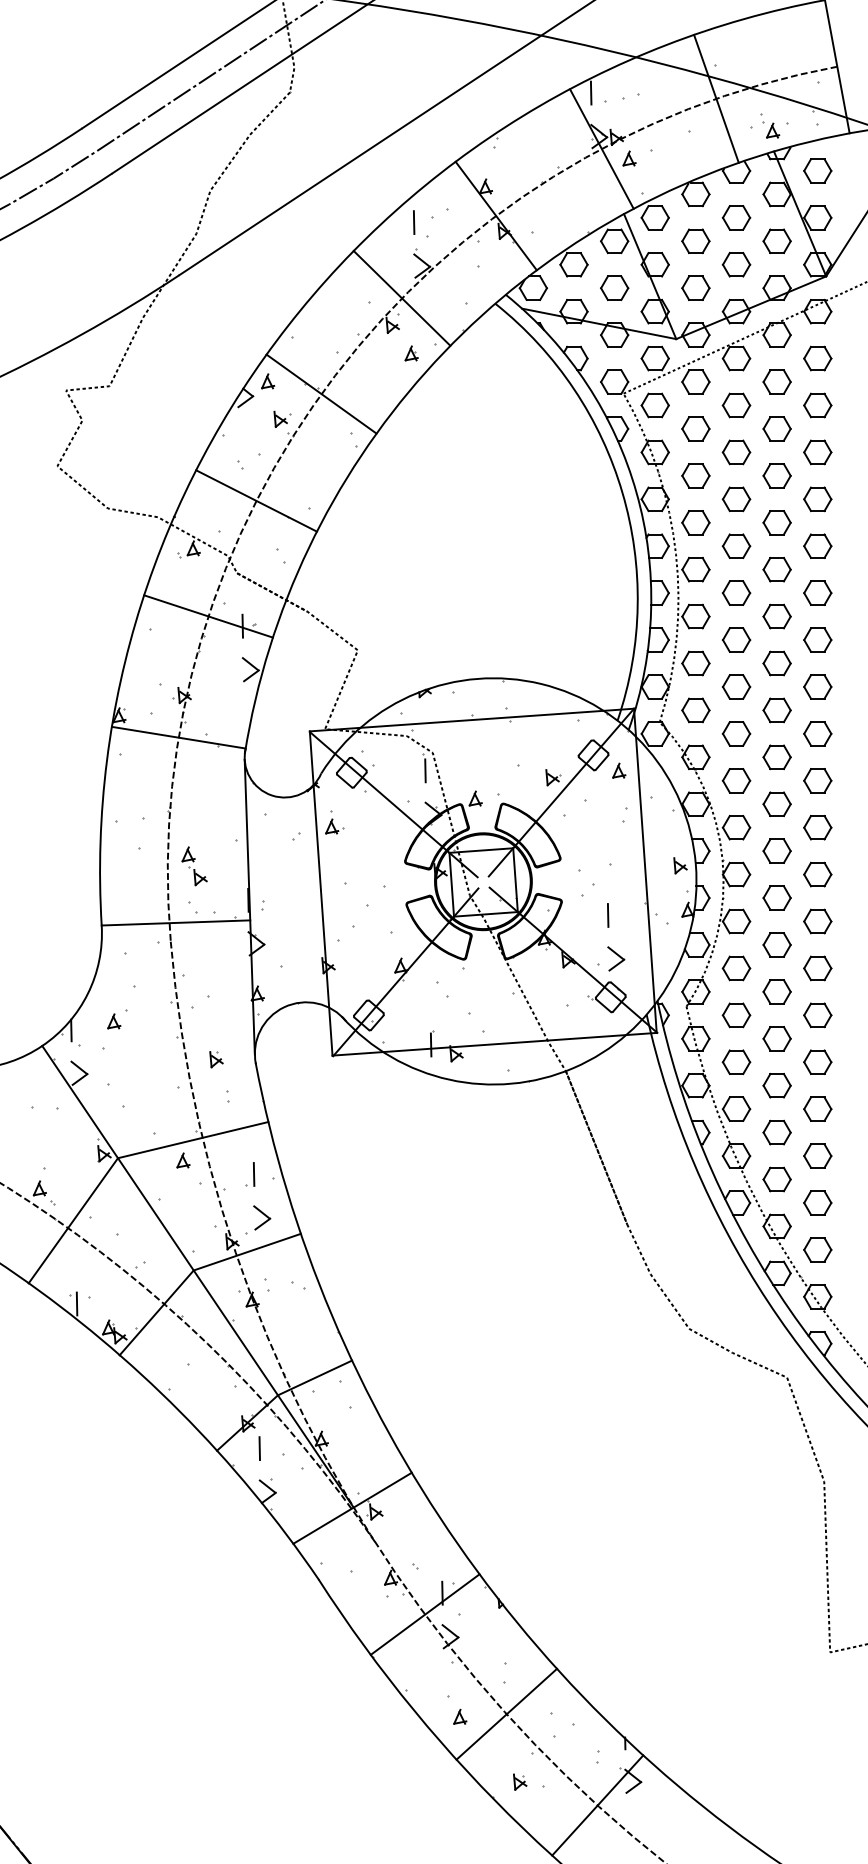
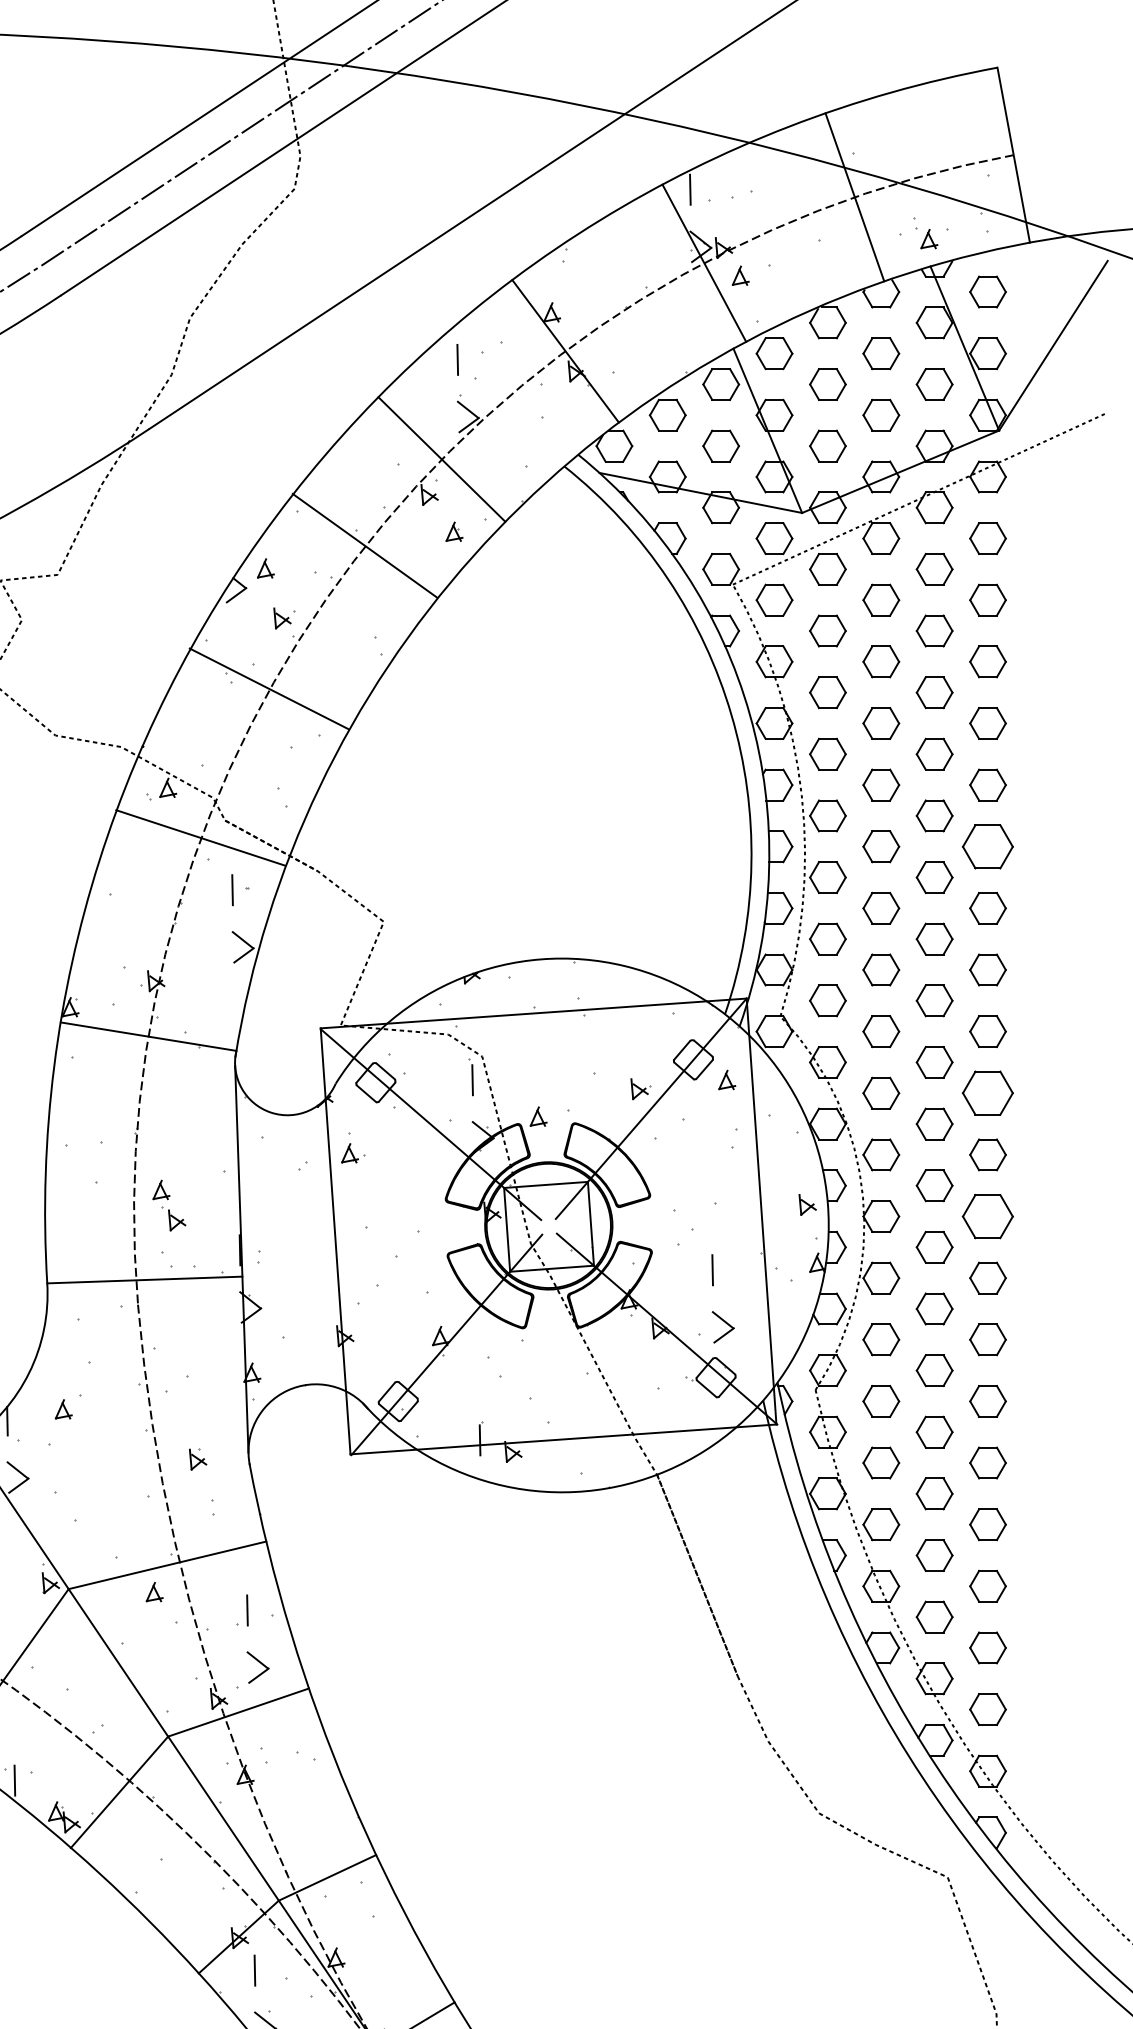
line: (321, 393) -> (364, 545), moved
line: (256, 500) -> (269, 688), moved
part: (817, 592) -> (987, 845), size x1.4
line: (208, 616) -> (200, 838), moved
part: (817, 780) -> (987, 1092), size x1.4
part: (817, 874) -> (987, 1216), size x1.4

